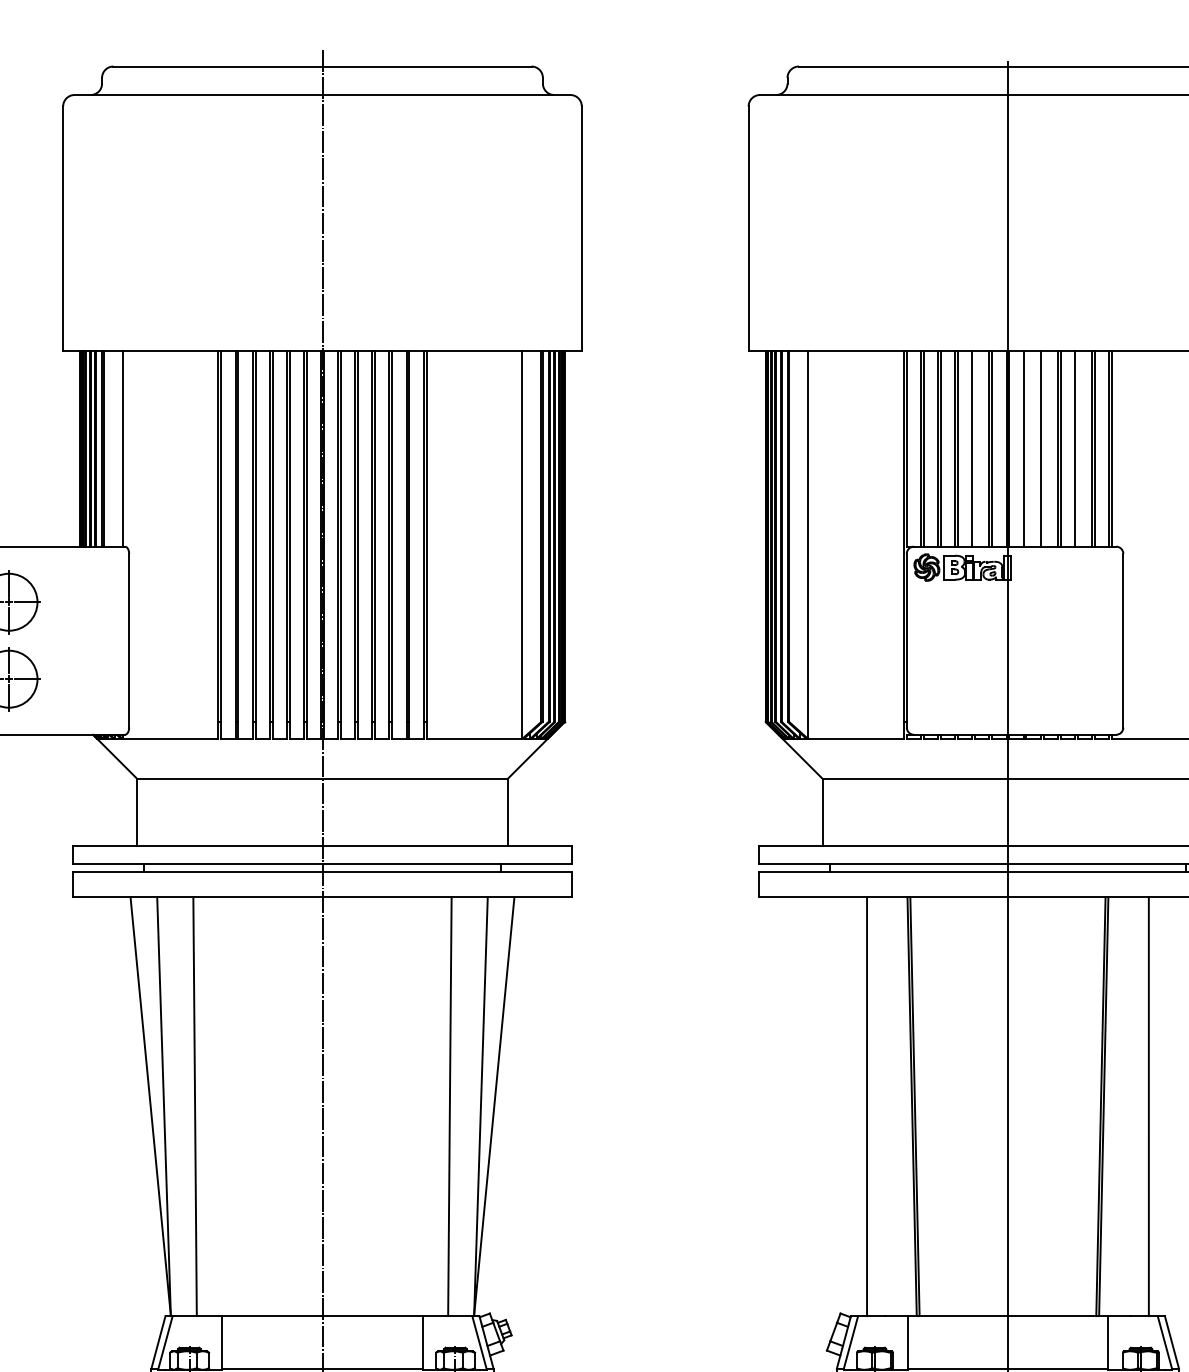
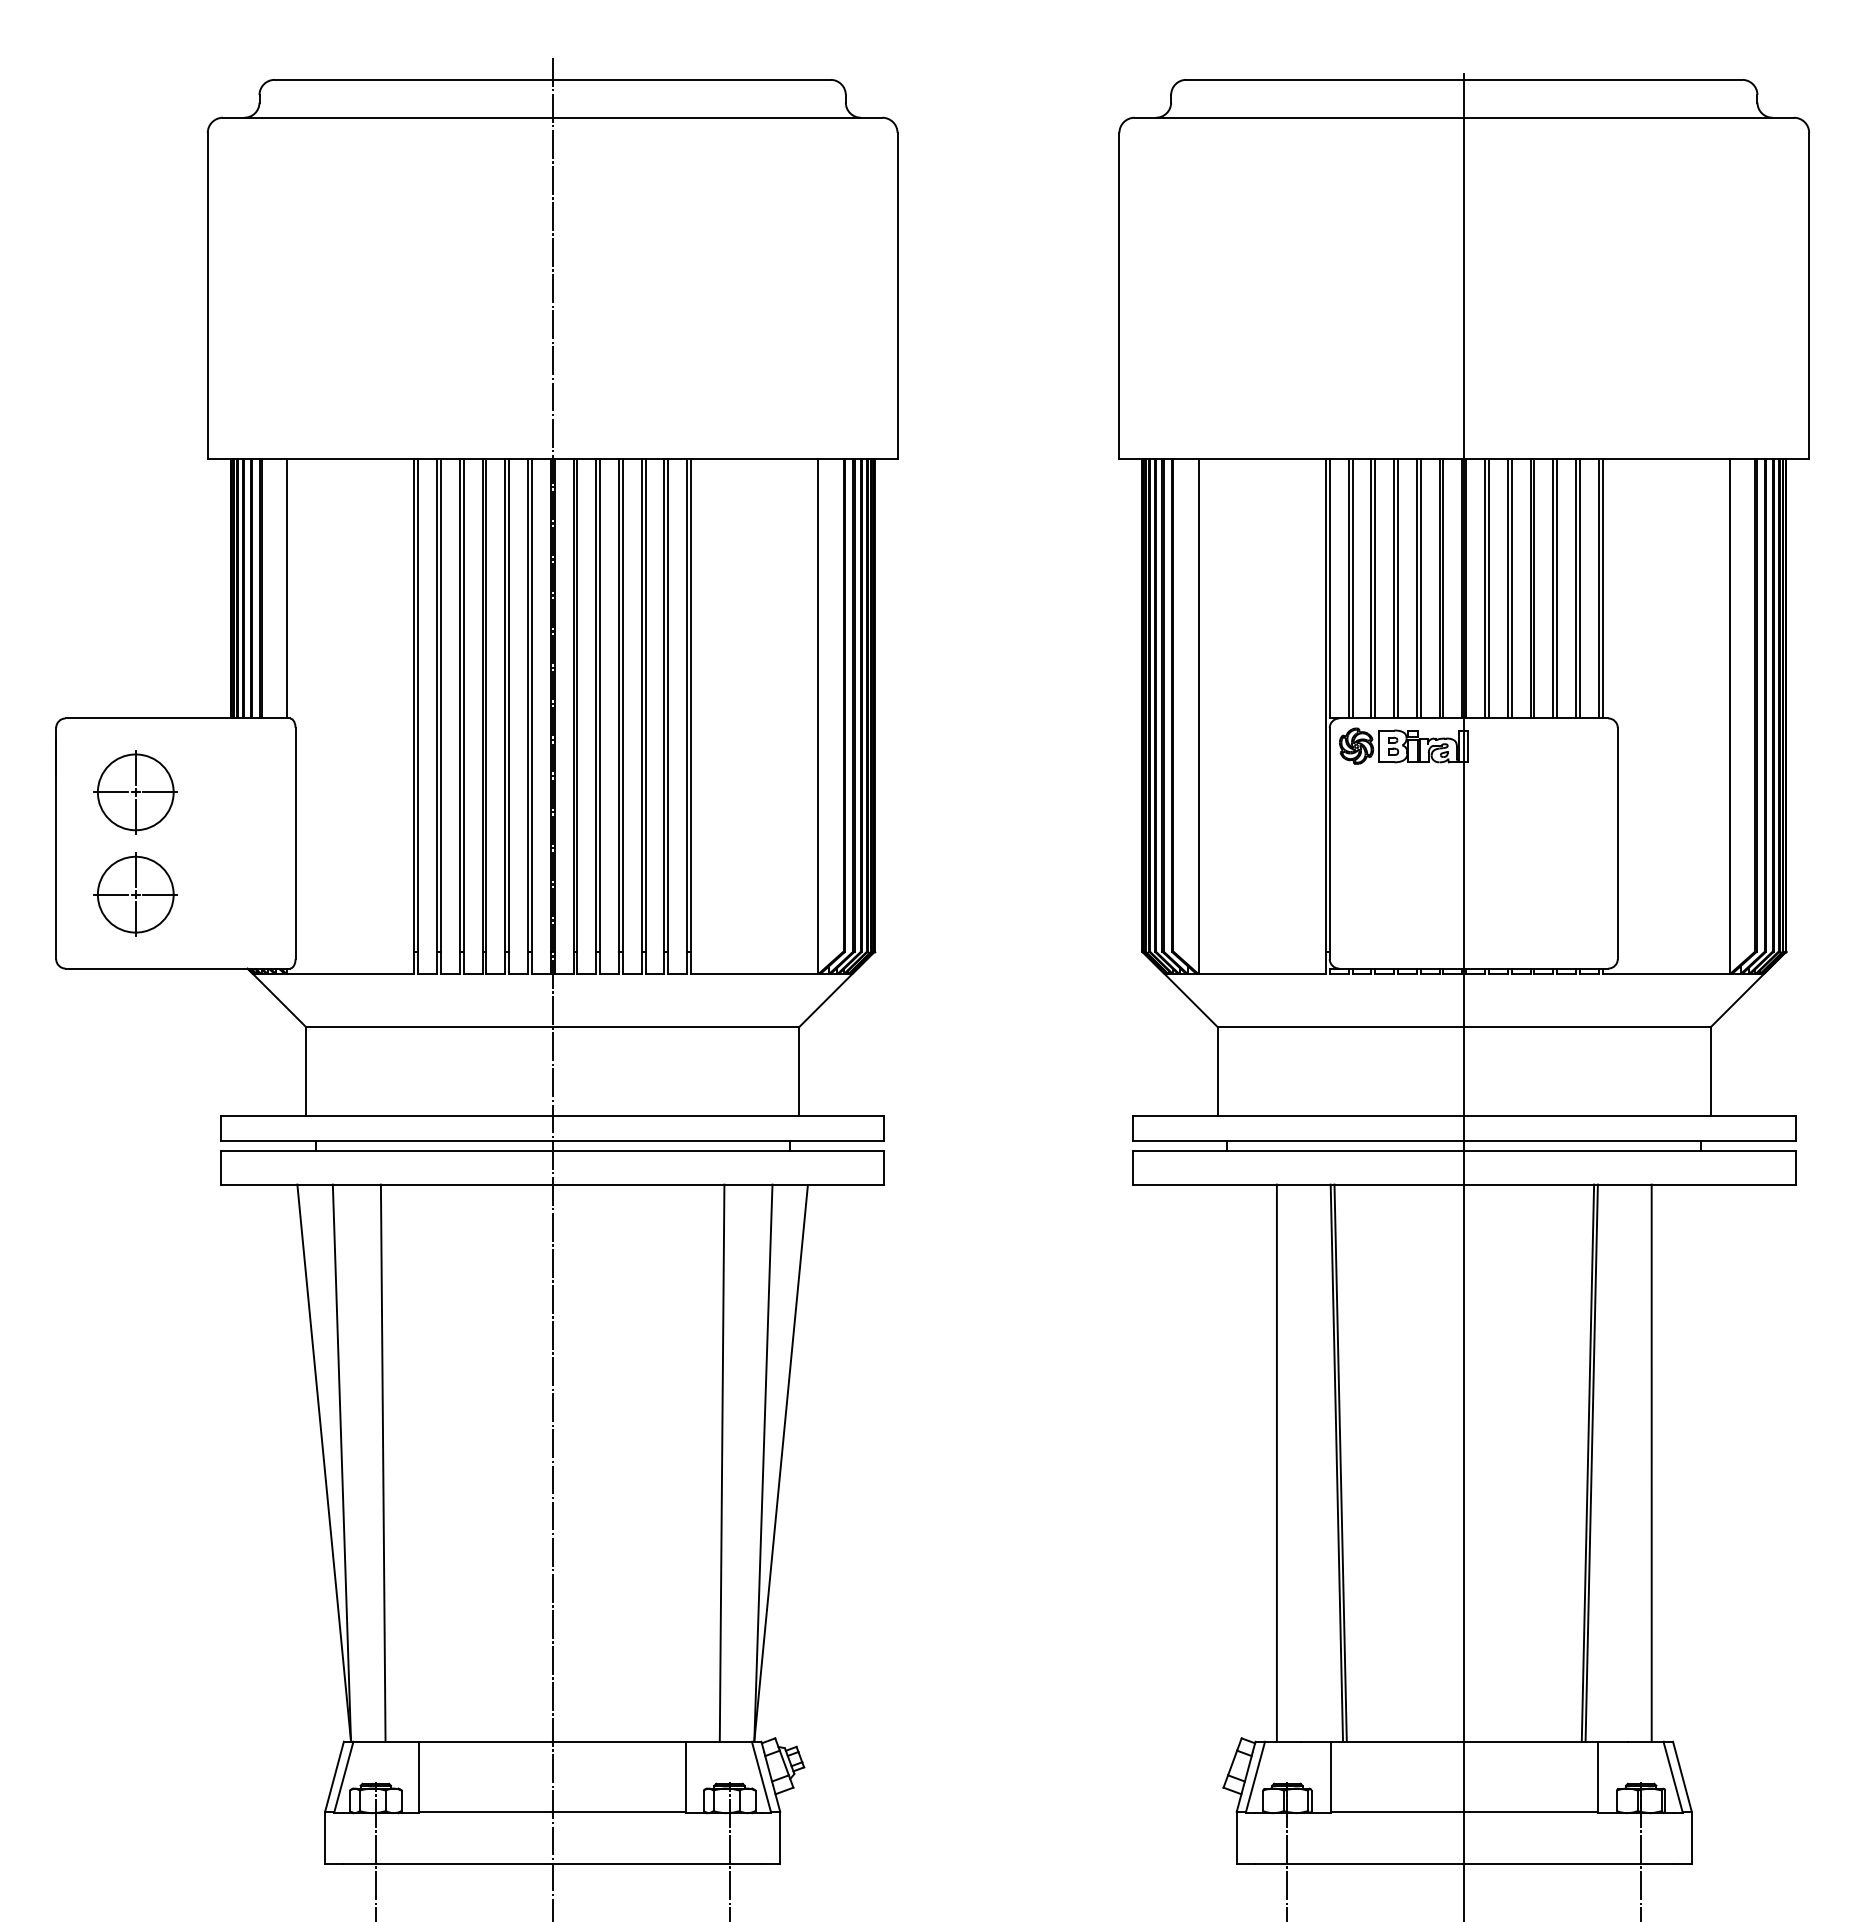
line: (975, 448) -> (1420, 588), added
line: (1026, 448) -> (1488, 588), added
line: (1043, 448) -> (1511, 588), added
line: (1078, 448) -> (1557, 588), added

